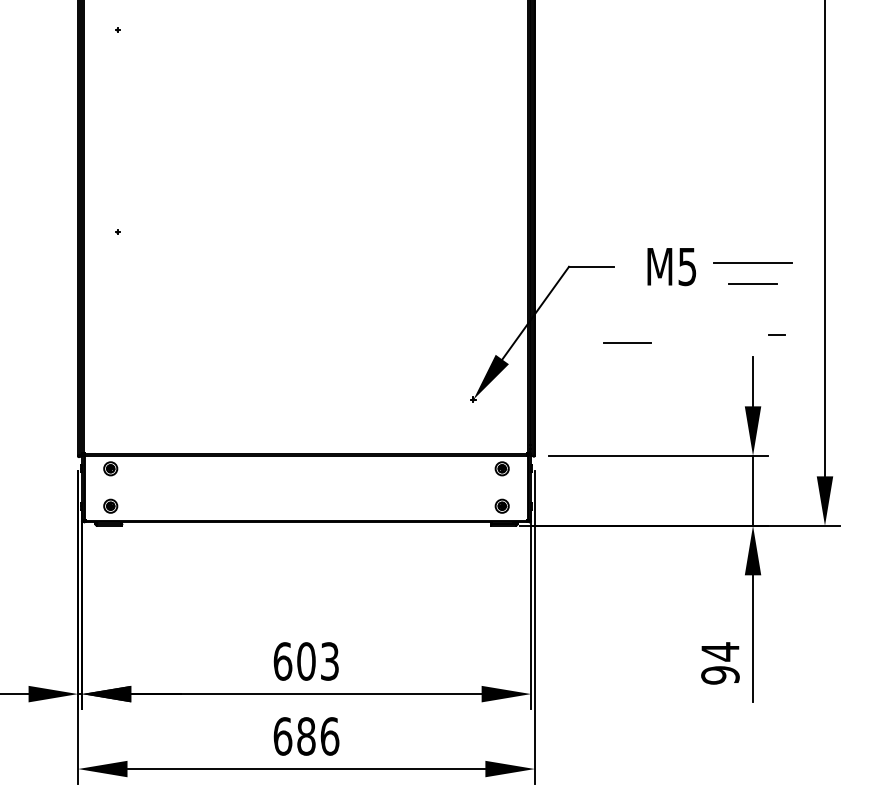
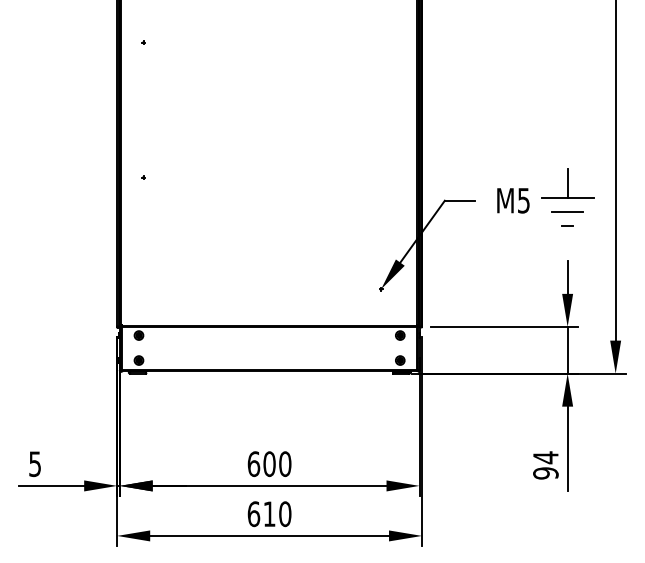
line: (752, 240) -> (567, 183), added
line: (776, 333) -> (567, 225), moved
line: (626, 341) -> (483, 250), removed
text: (330, 662) -> (285, 464), 603 -> 600
text: (318, 736) -> (277, 514), 686 -> 610

